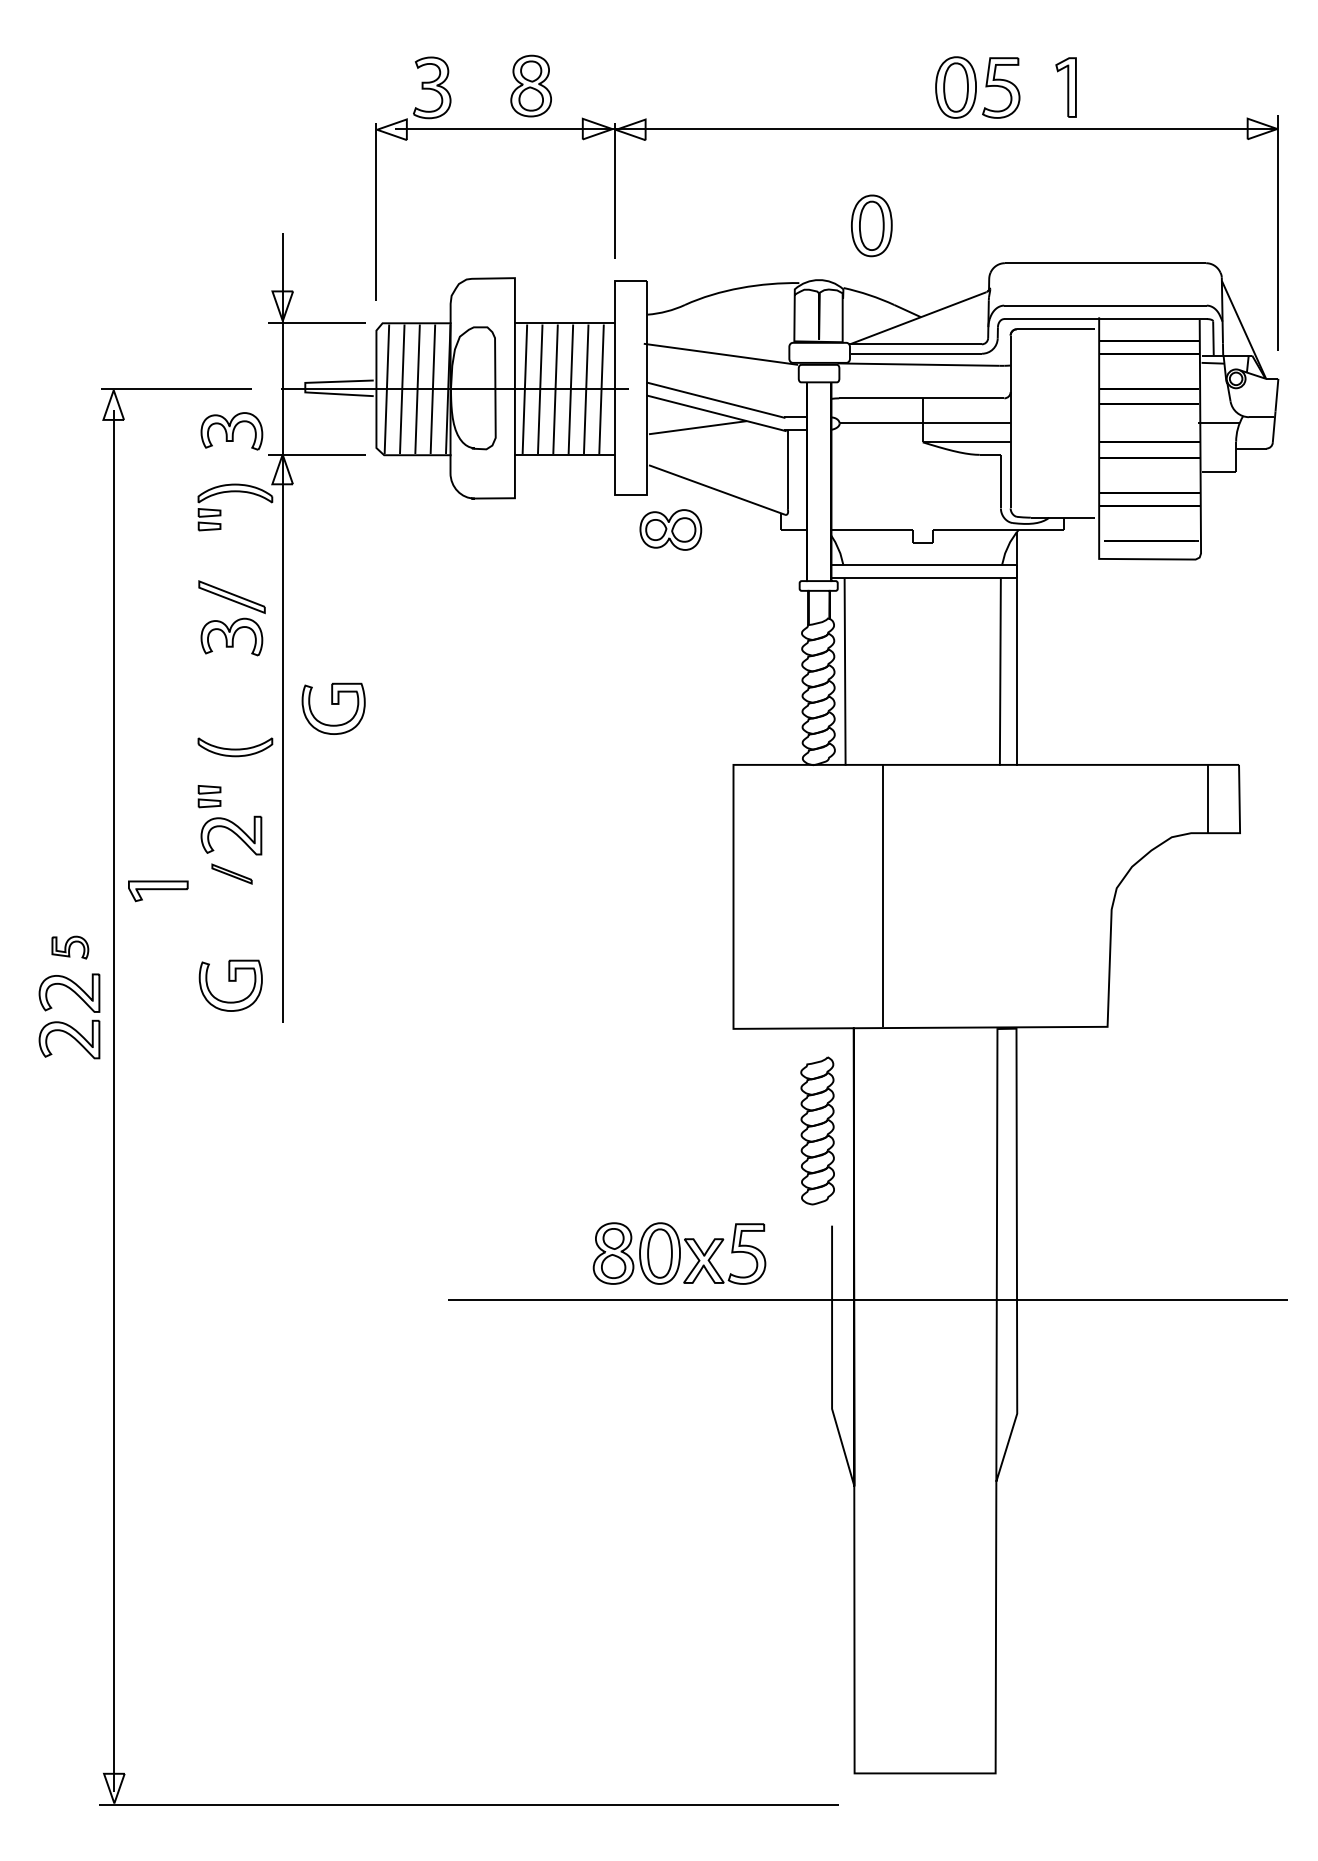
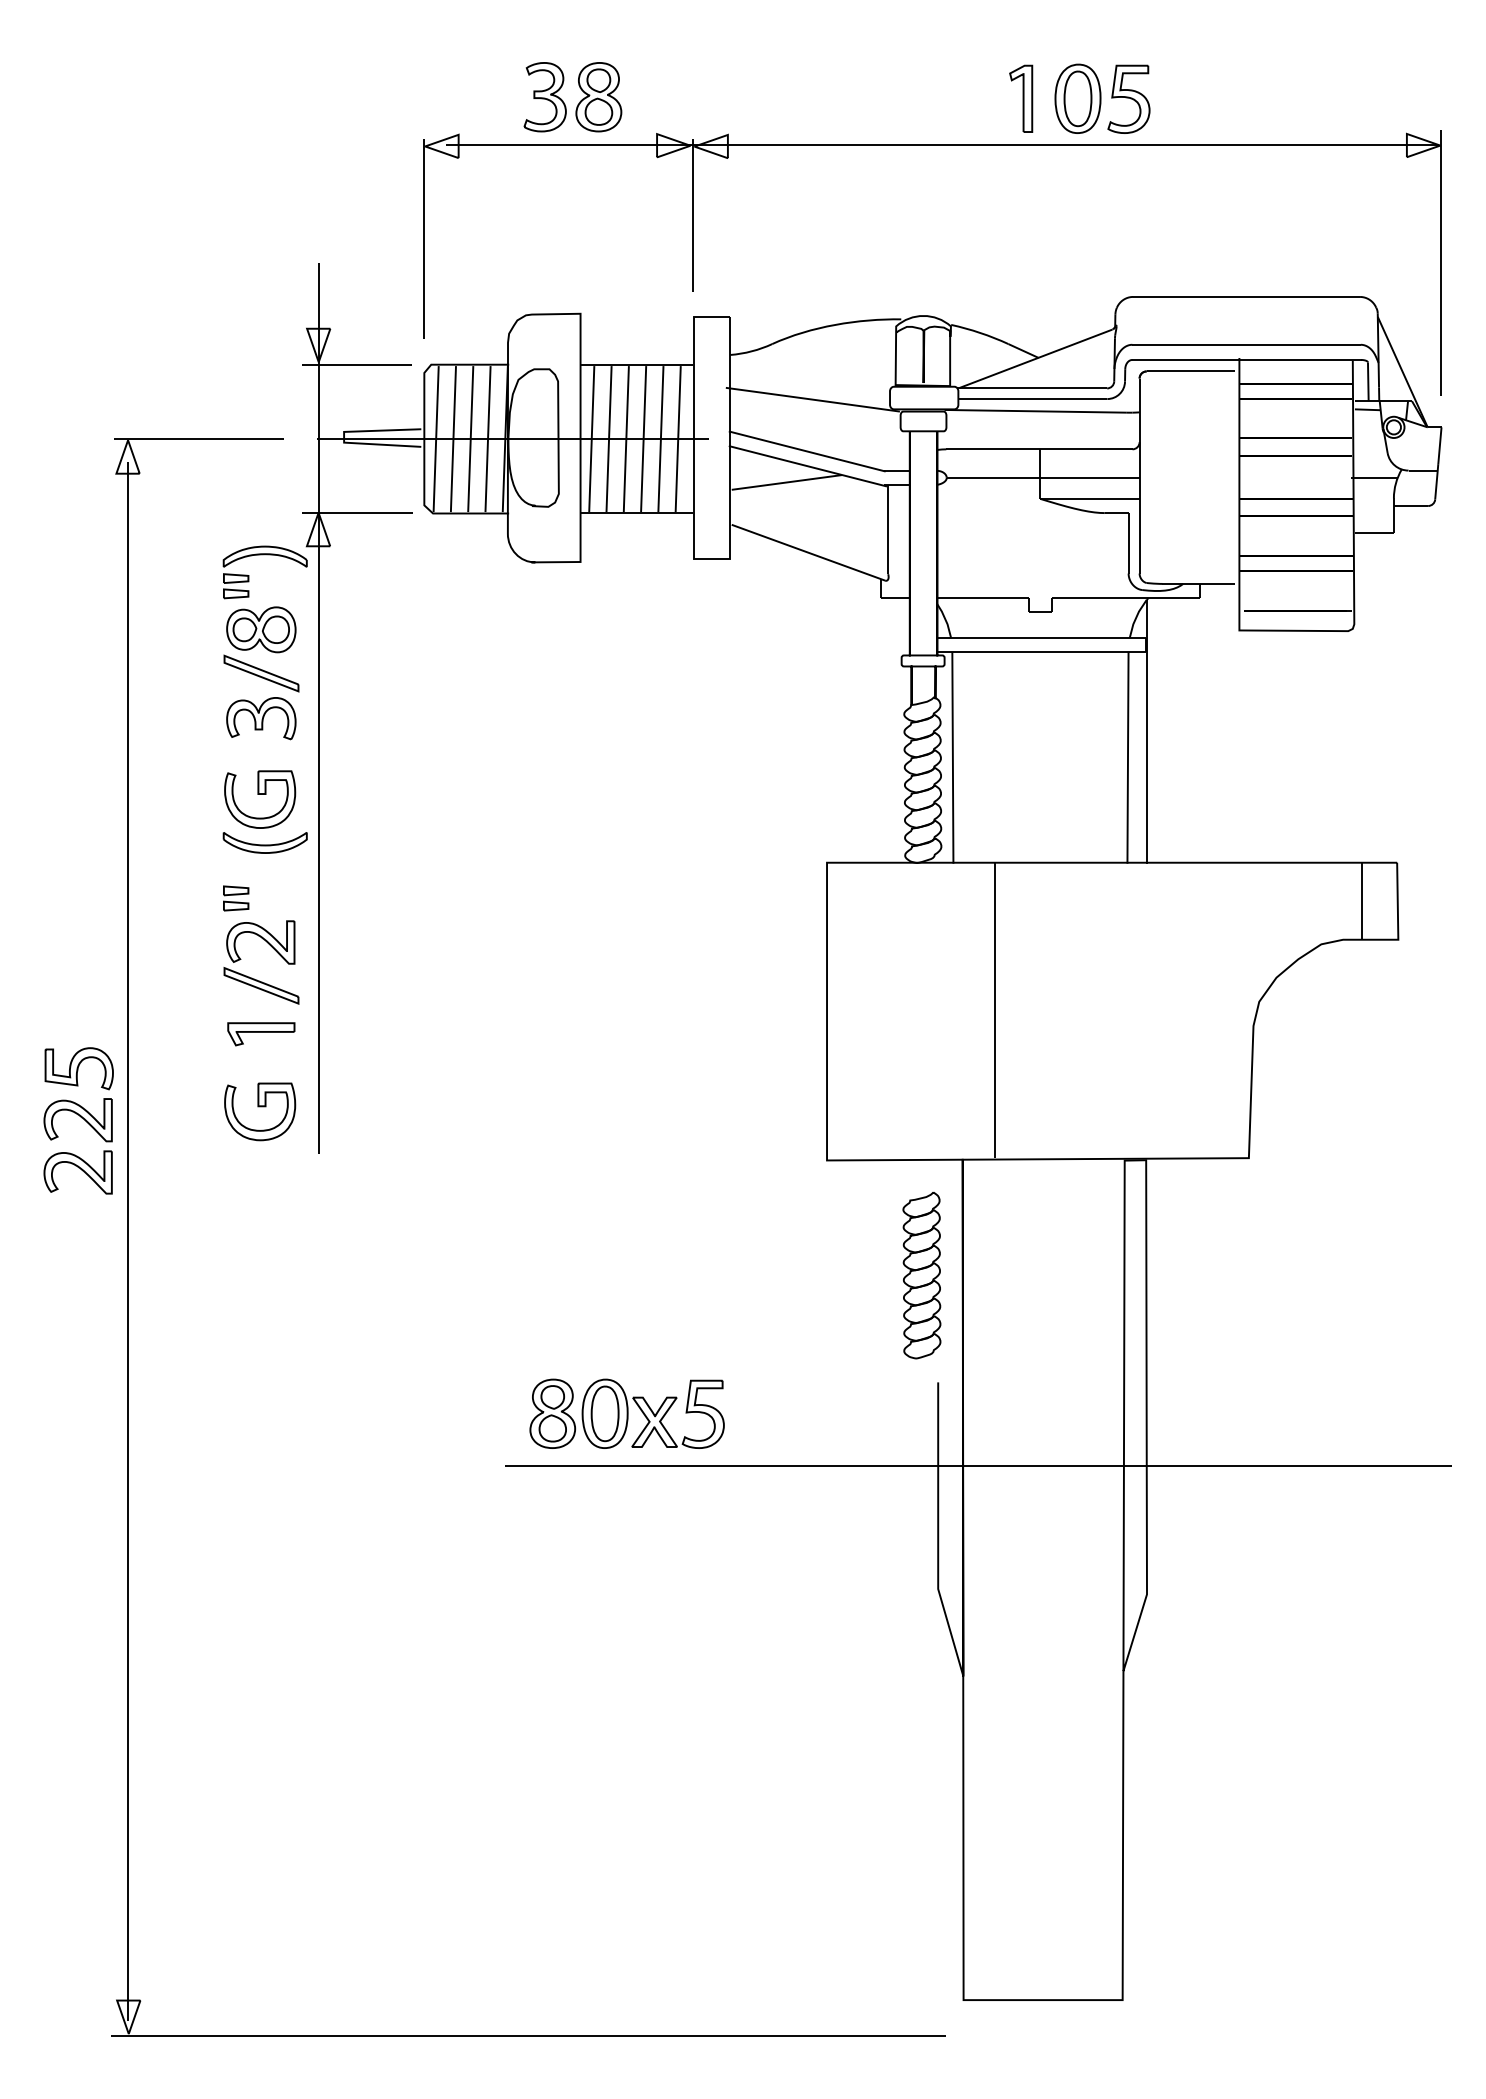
part: (1066, 87) -> (1021, 98), moved
part: (431, 88) -> (544, 97), moved
part: (871, 225) -> (982, 254), removed
part: (232, 431) -> (261, 486), removed
part: (670, 529) -> (261, 629), moved
part: (334, 708) -> (260, 799), moved
part: (232, 873) -> (261, 985), size x1.67
part: (158, 891) -> (261, 1034), moved
part: (69, 947) -> (78, 1068), size x1.67
part: (678, 1253) -> (626, 1413), moved

